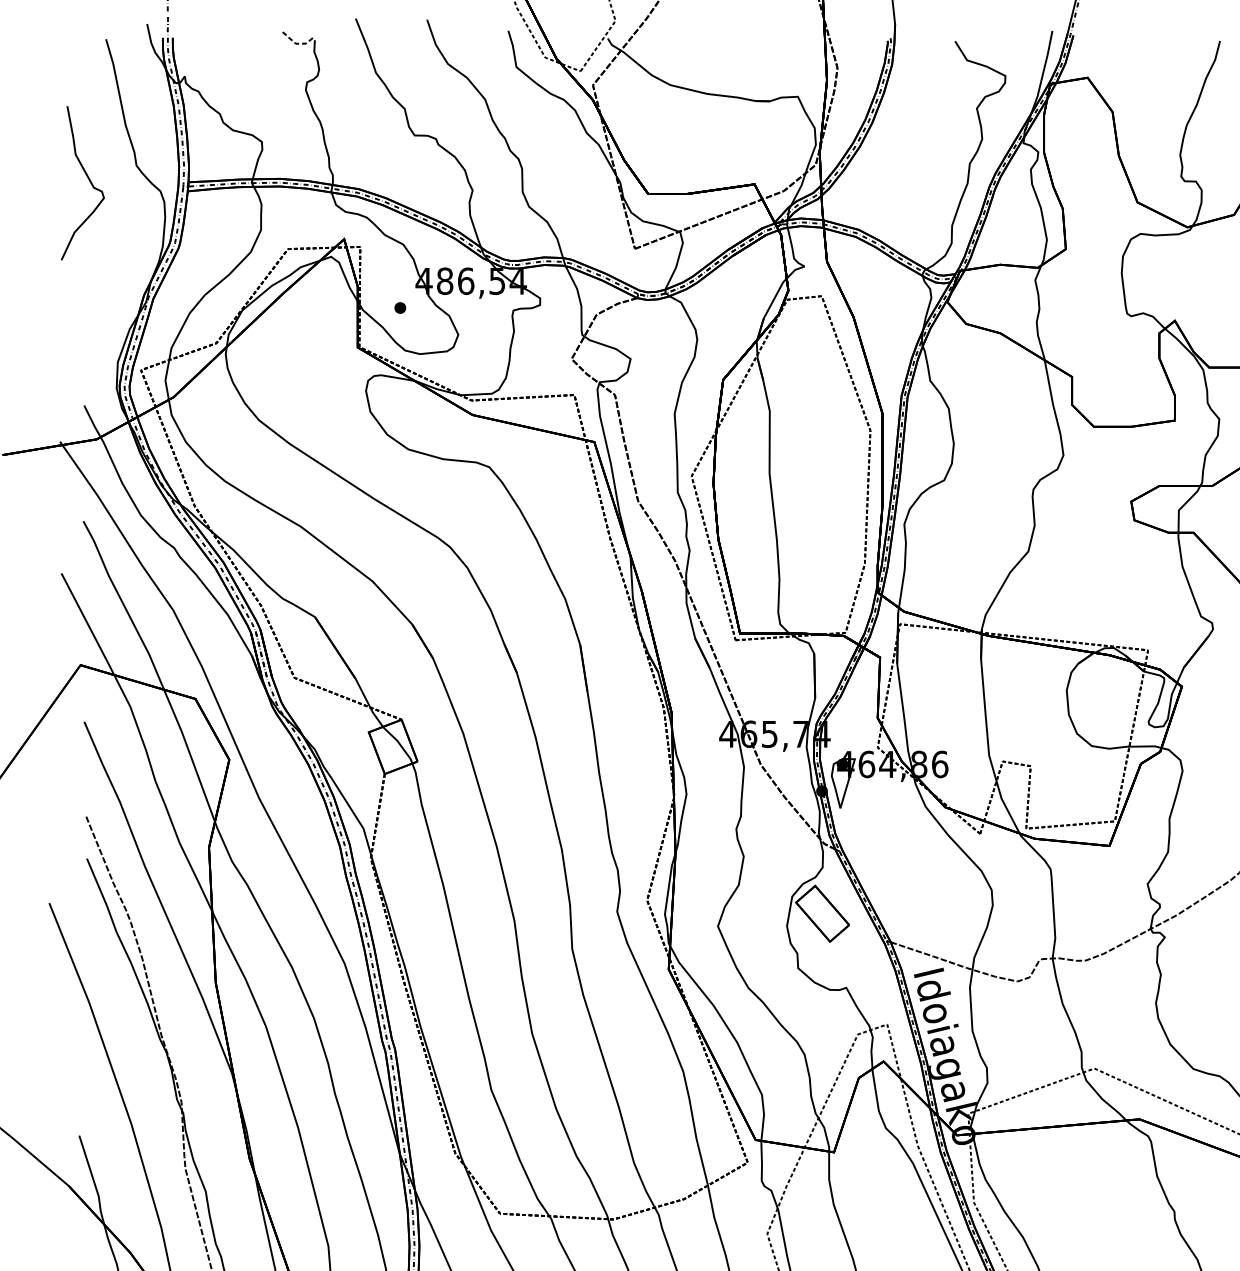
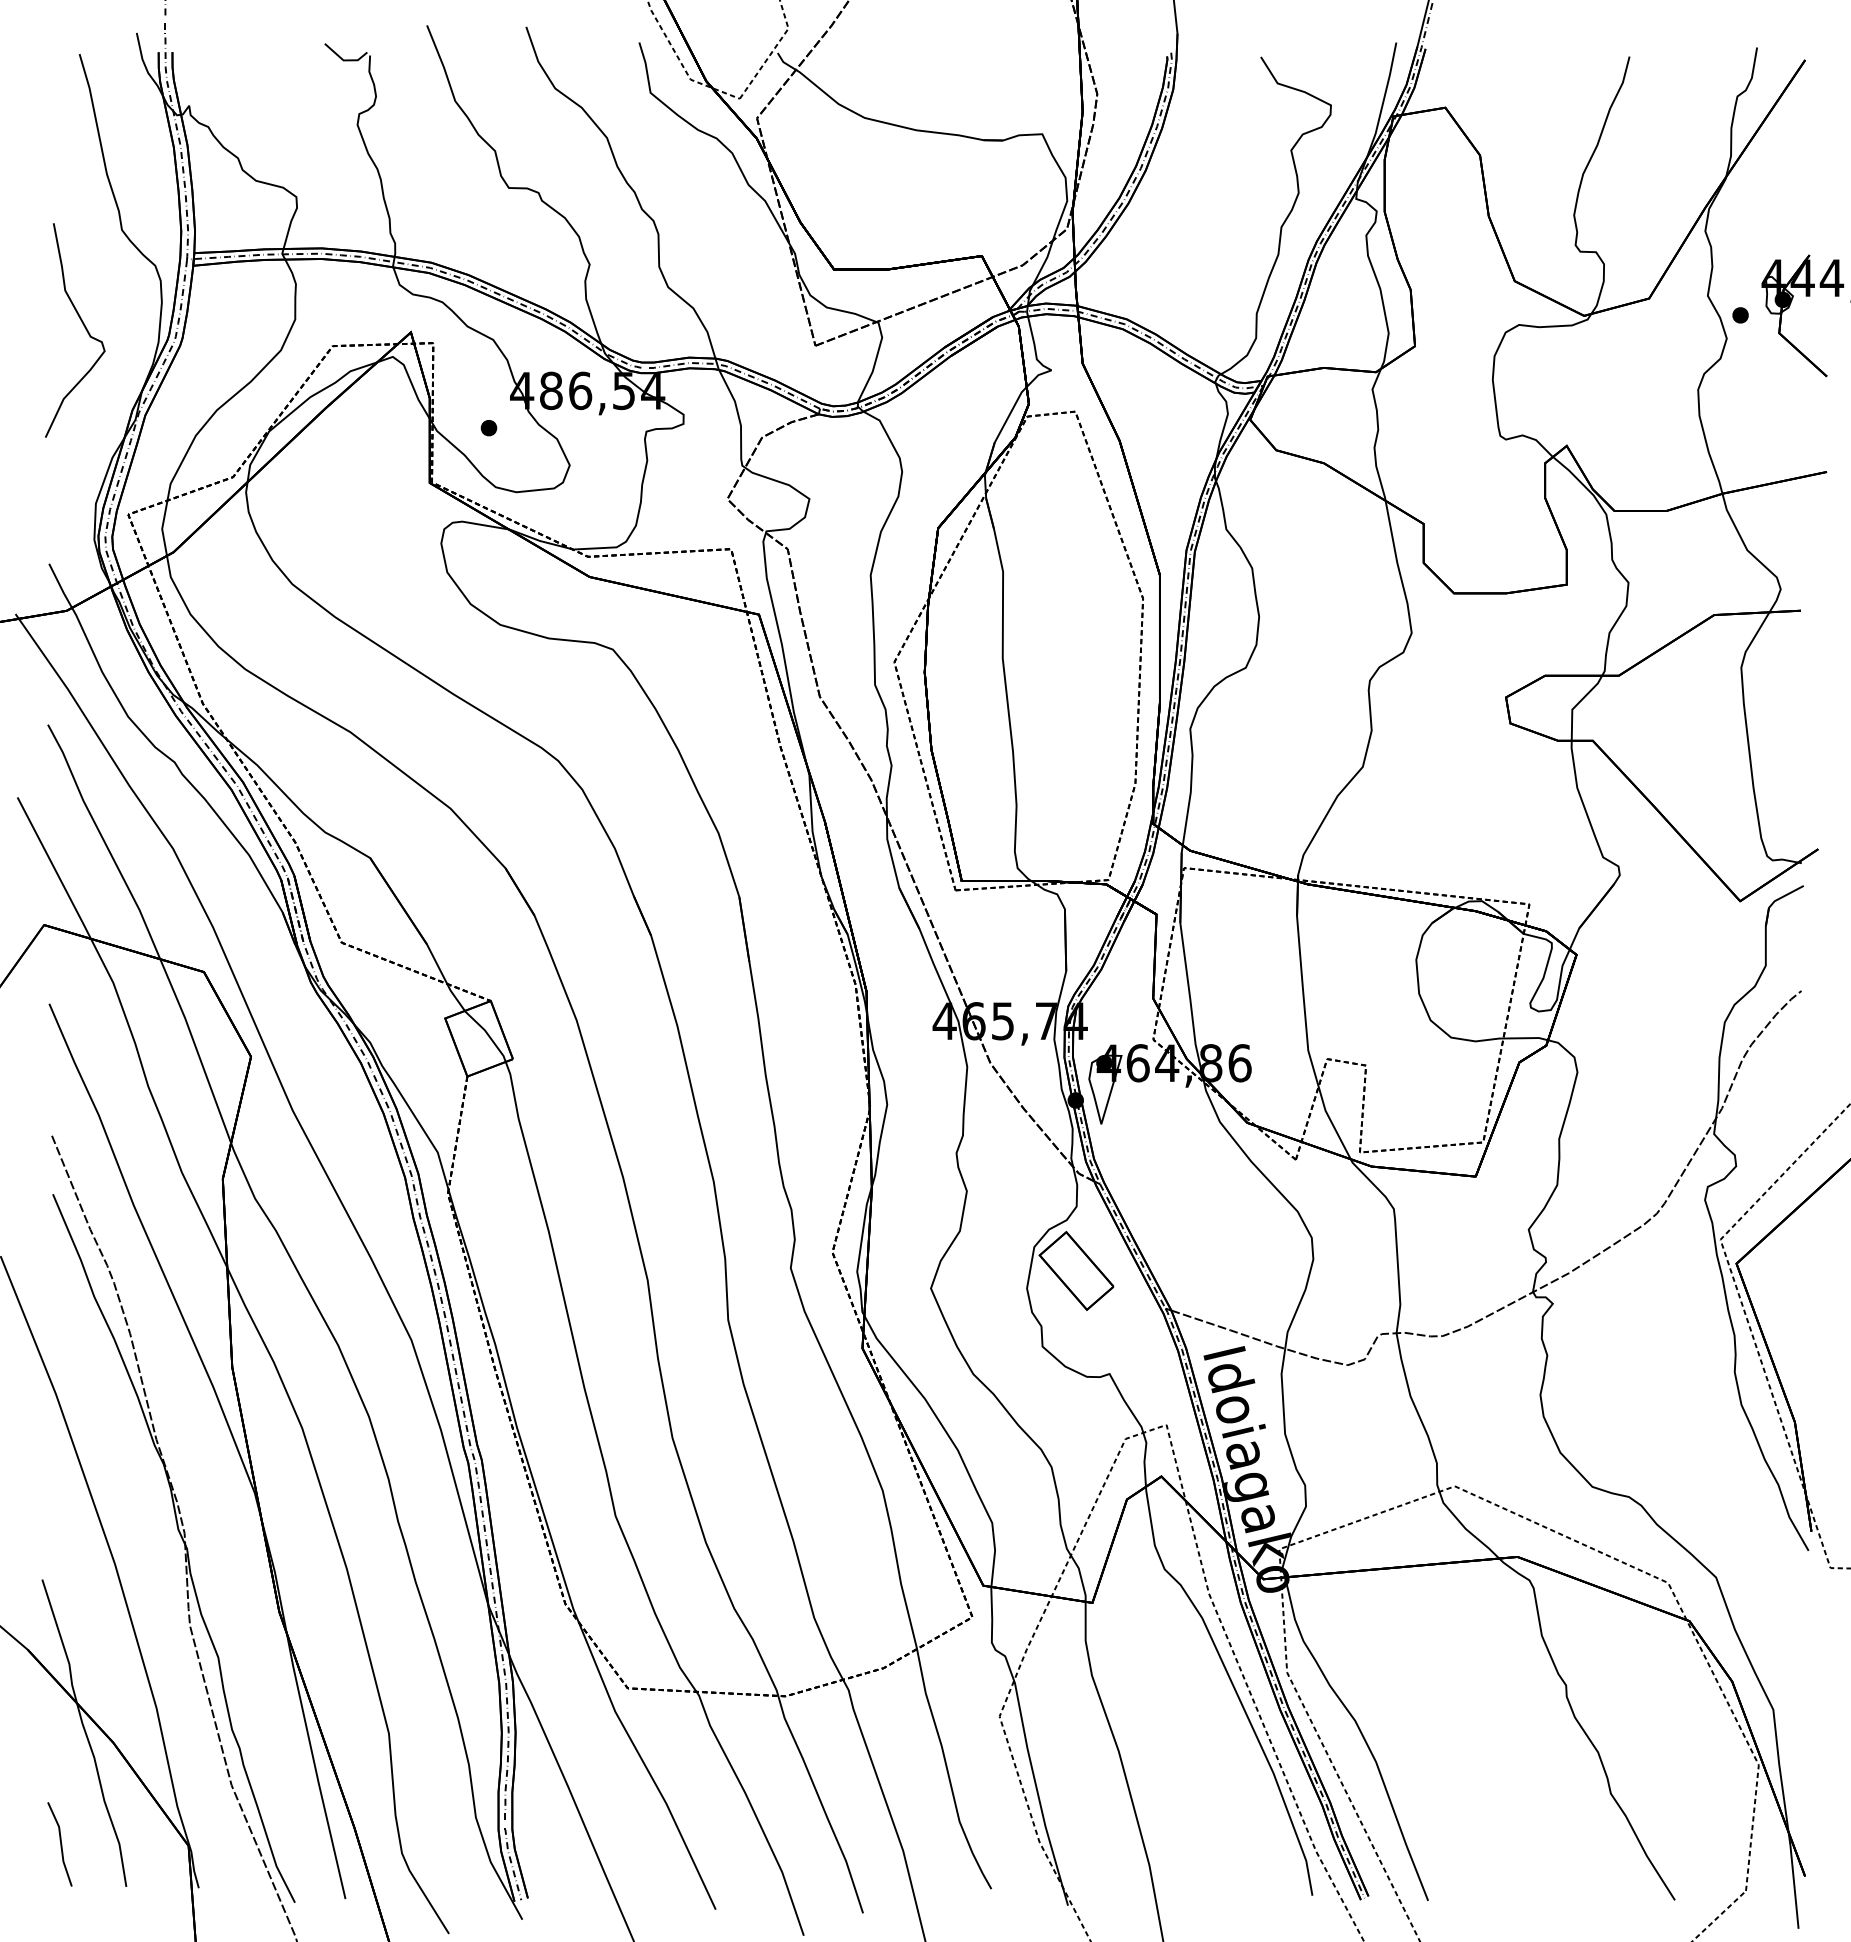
line: (296, 43) -> (344, 60), dashed -> solid
curve: (88, 178) -> (82, 324), moved

